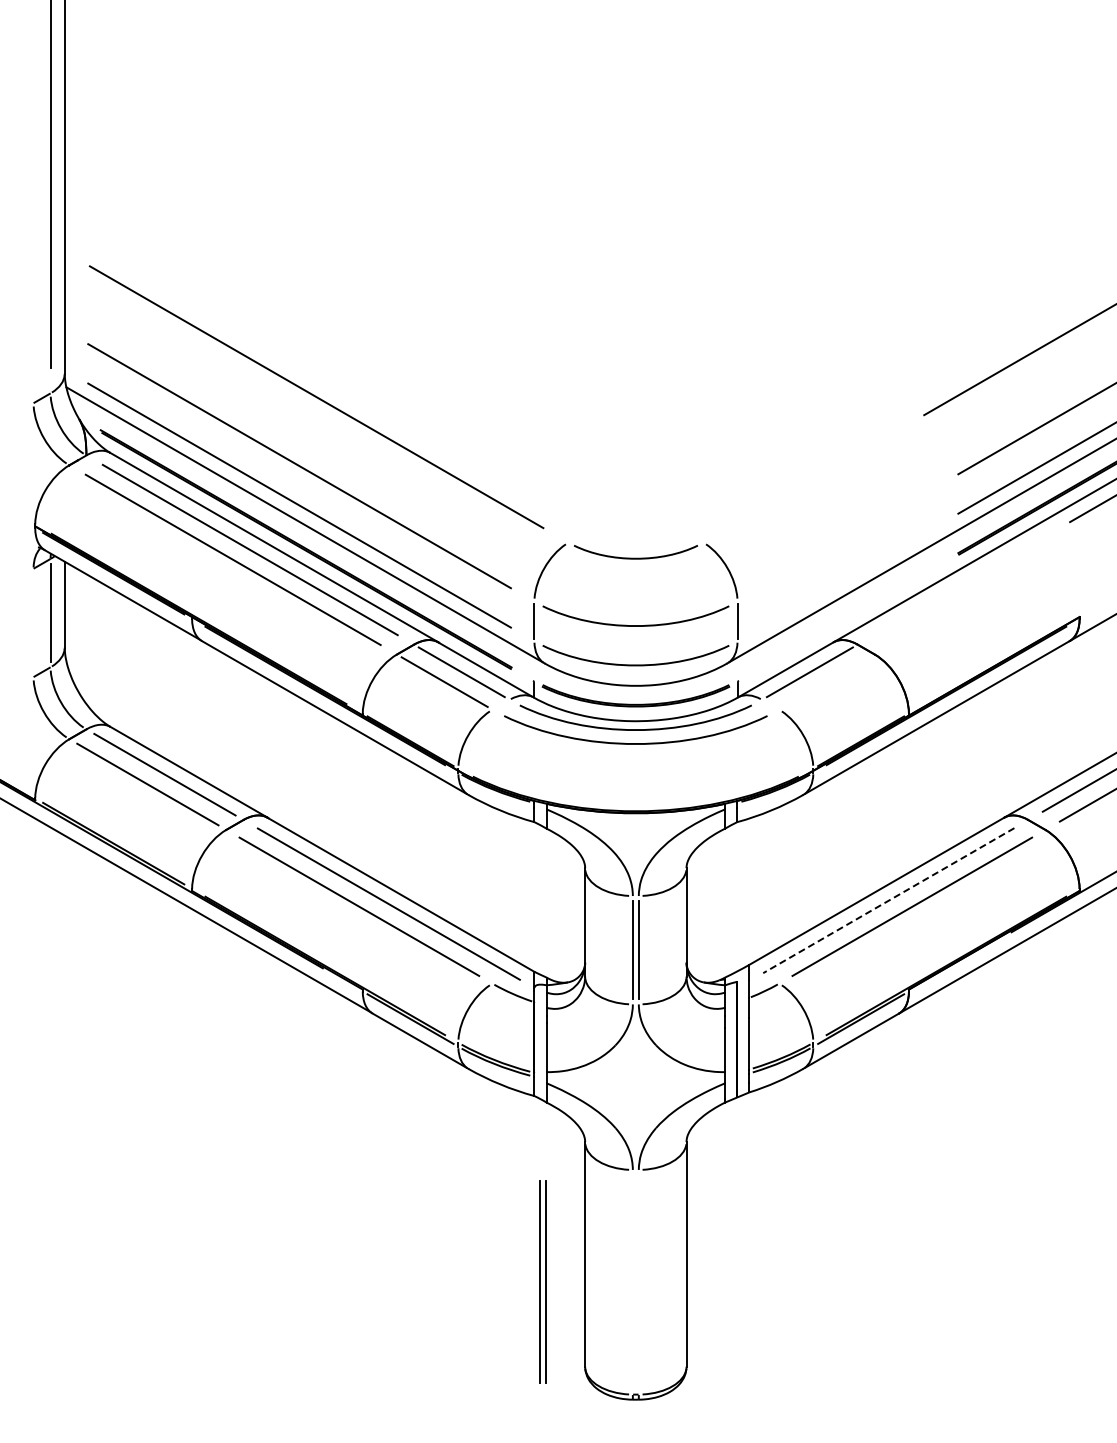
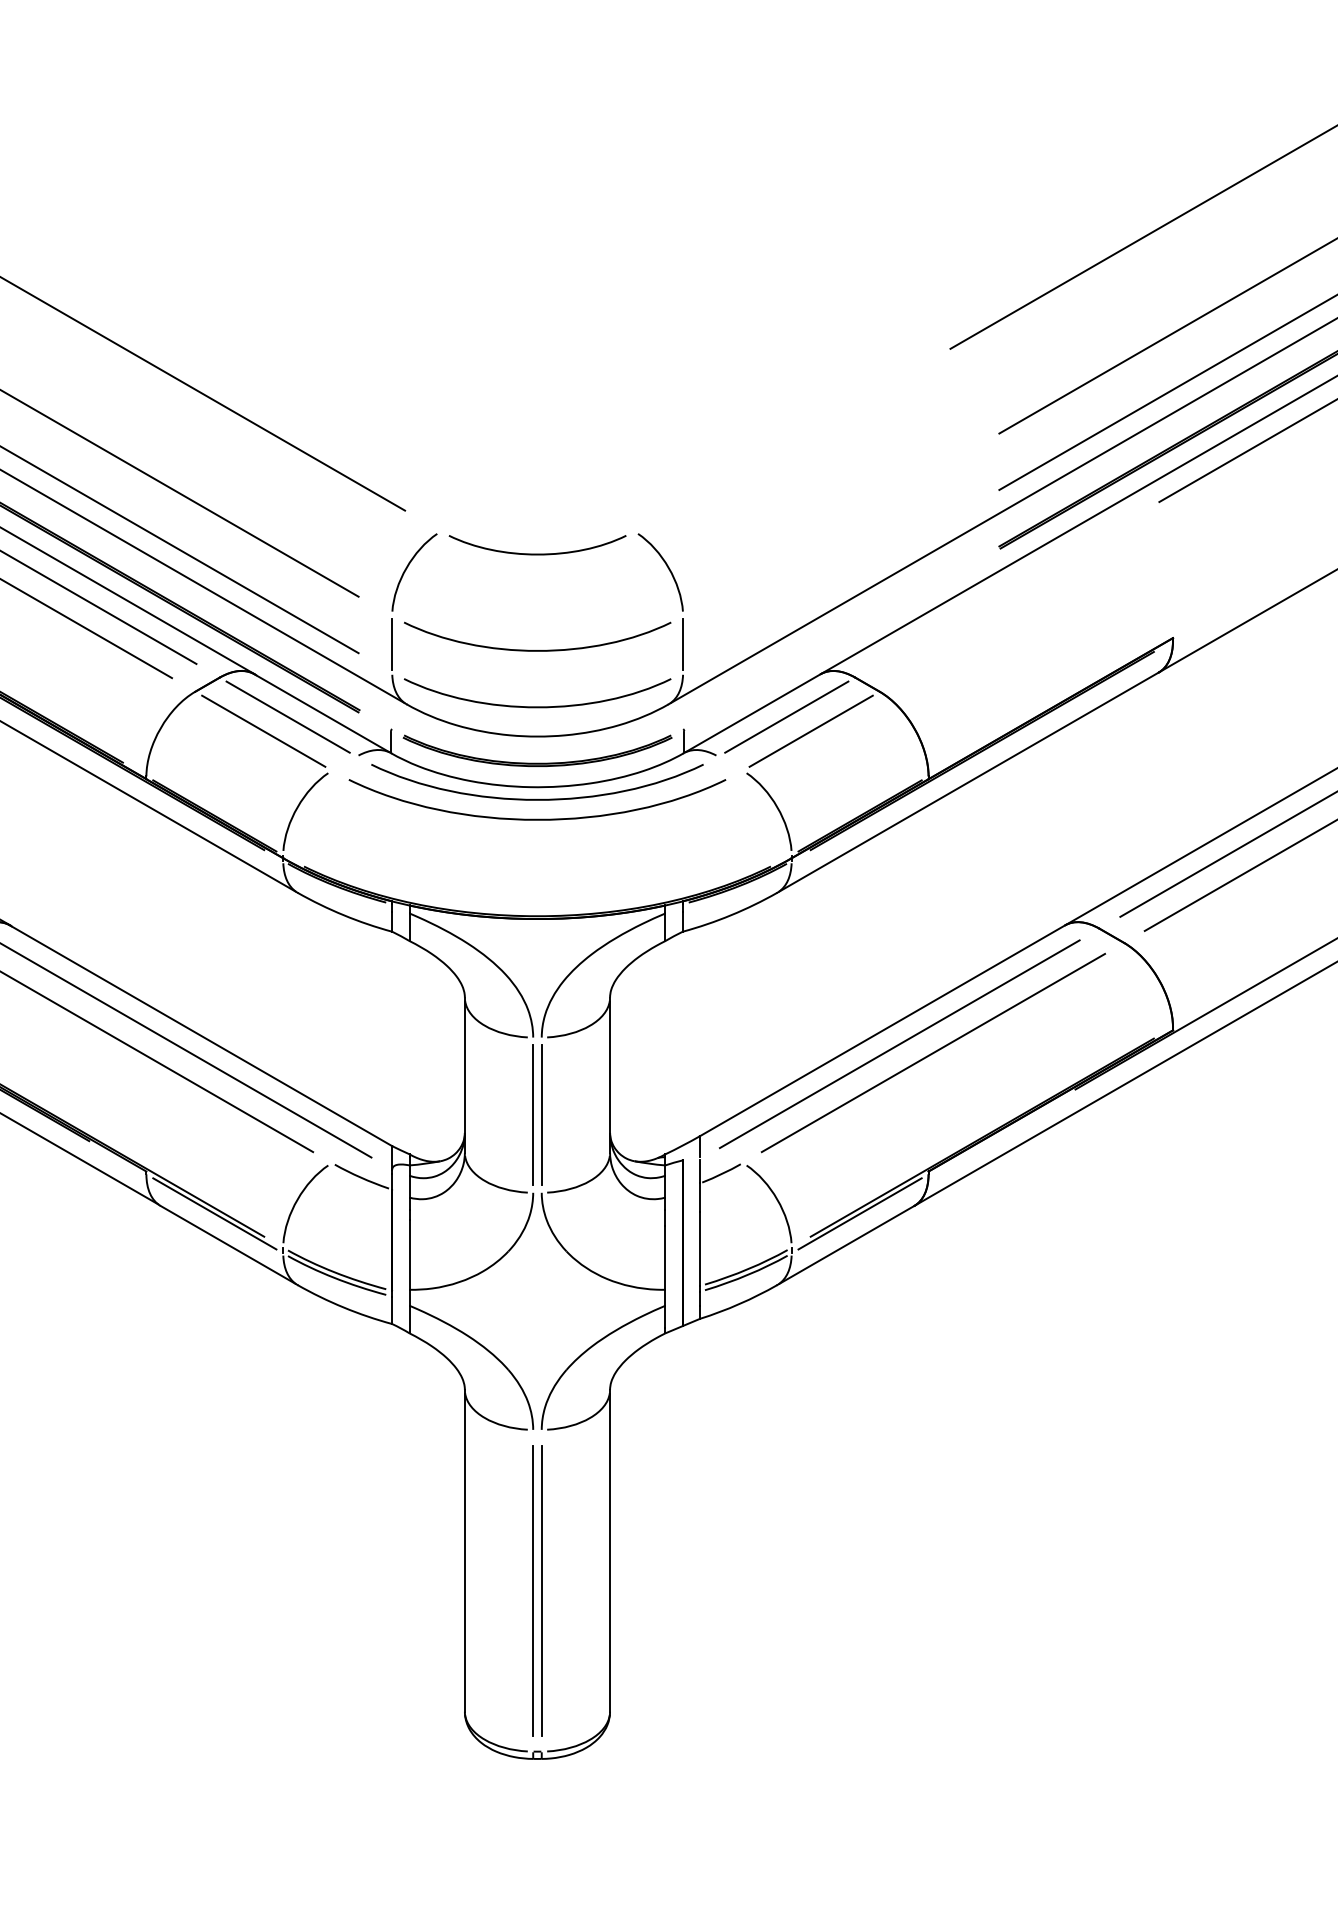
line: (826, 681) -> (810, 730), added
line: (888, 900) -> (899, 1043), dashed -> solid
part: (542, 1281) -> (536, 1589), moved

